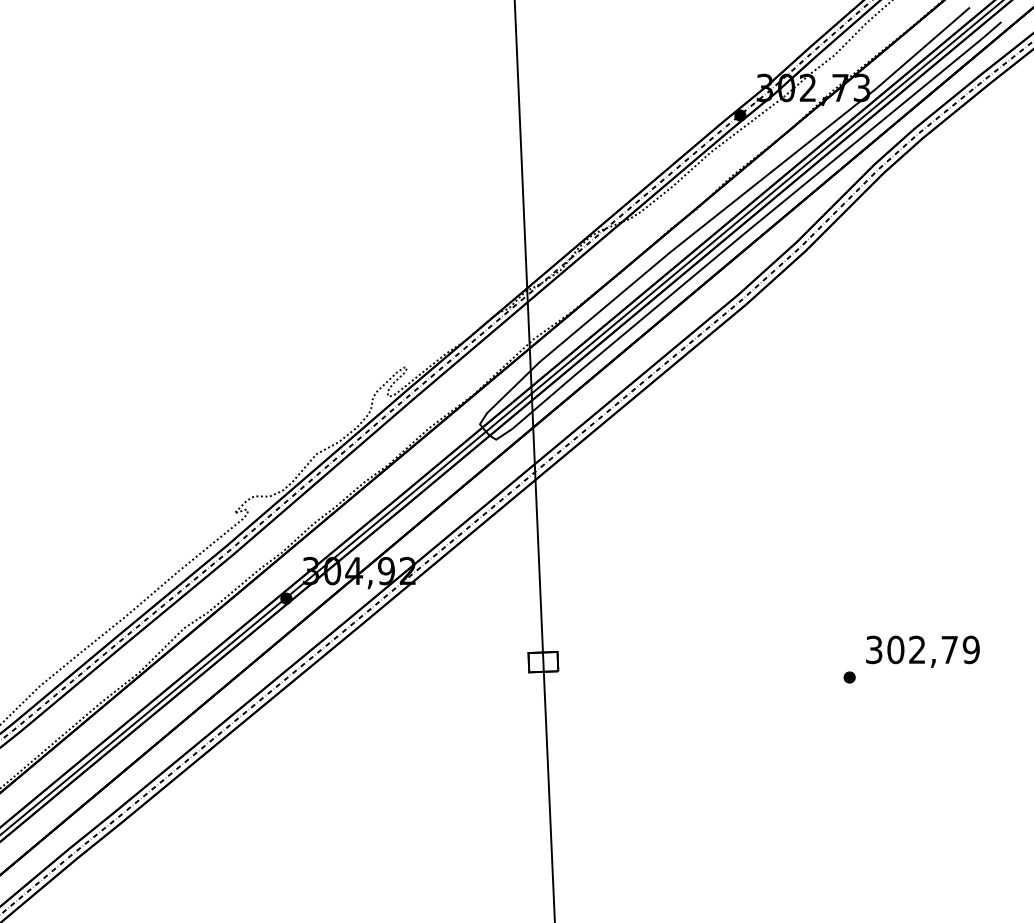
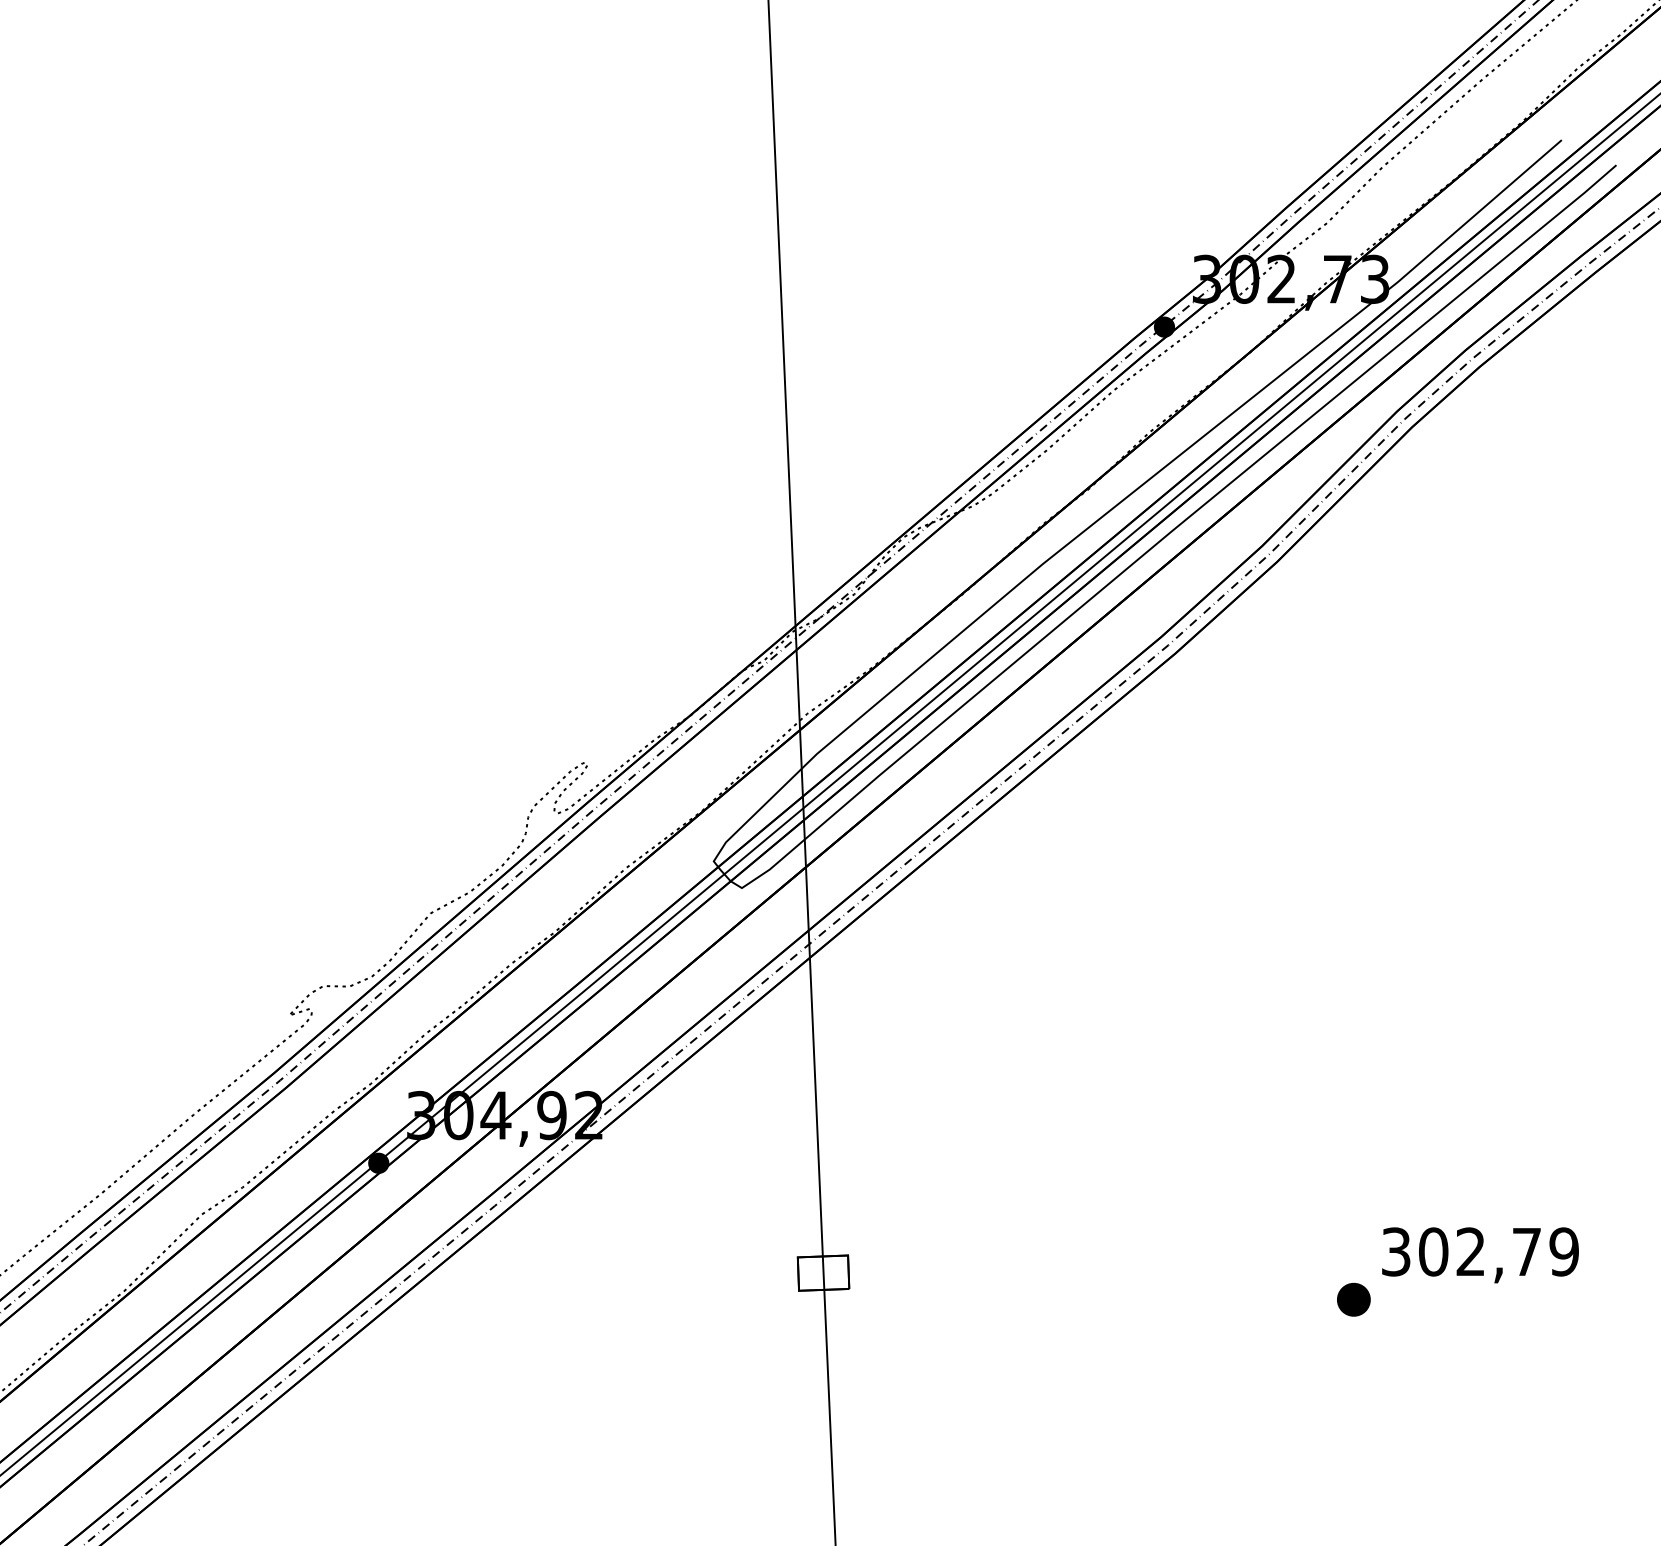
part: (849, 677) -> (1353, 1299), size x1.6

